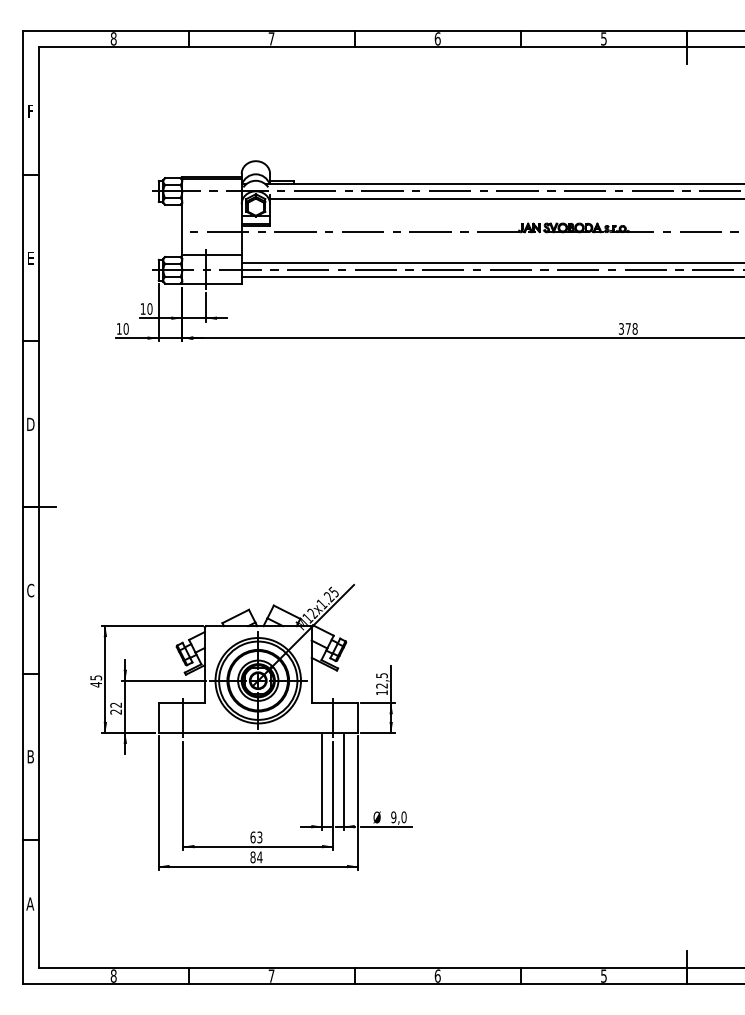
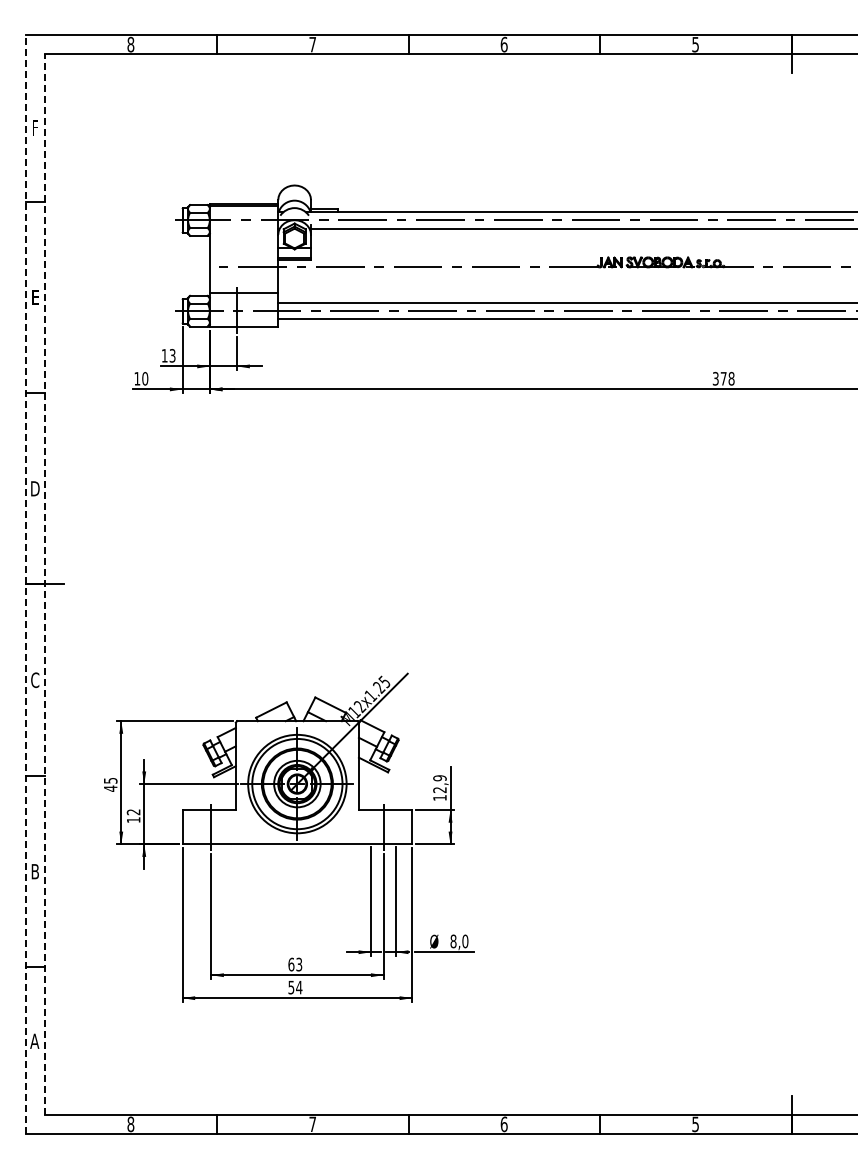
text: (149, 308) -> (172, 355), 10 -> 13
line: (22, 507) -> (25, 584), solid -> dashed
line: (38, 507) -> (44, 584), solid -> dashed
text: (381, 675) -> (439, 778), 12,5 -> 12,9
text: (116, 712) -> (133, 820), 22 -> 12
text: (393, 817) -> (453, 941), 9,0 -> 8,0
text: (253, 857) -> (291, 987), 84 -> 54

